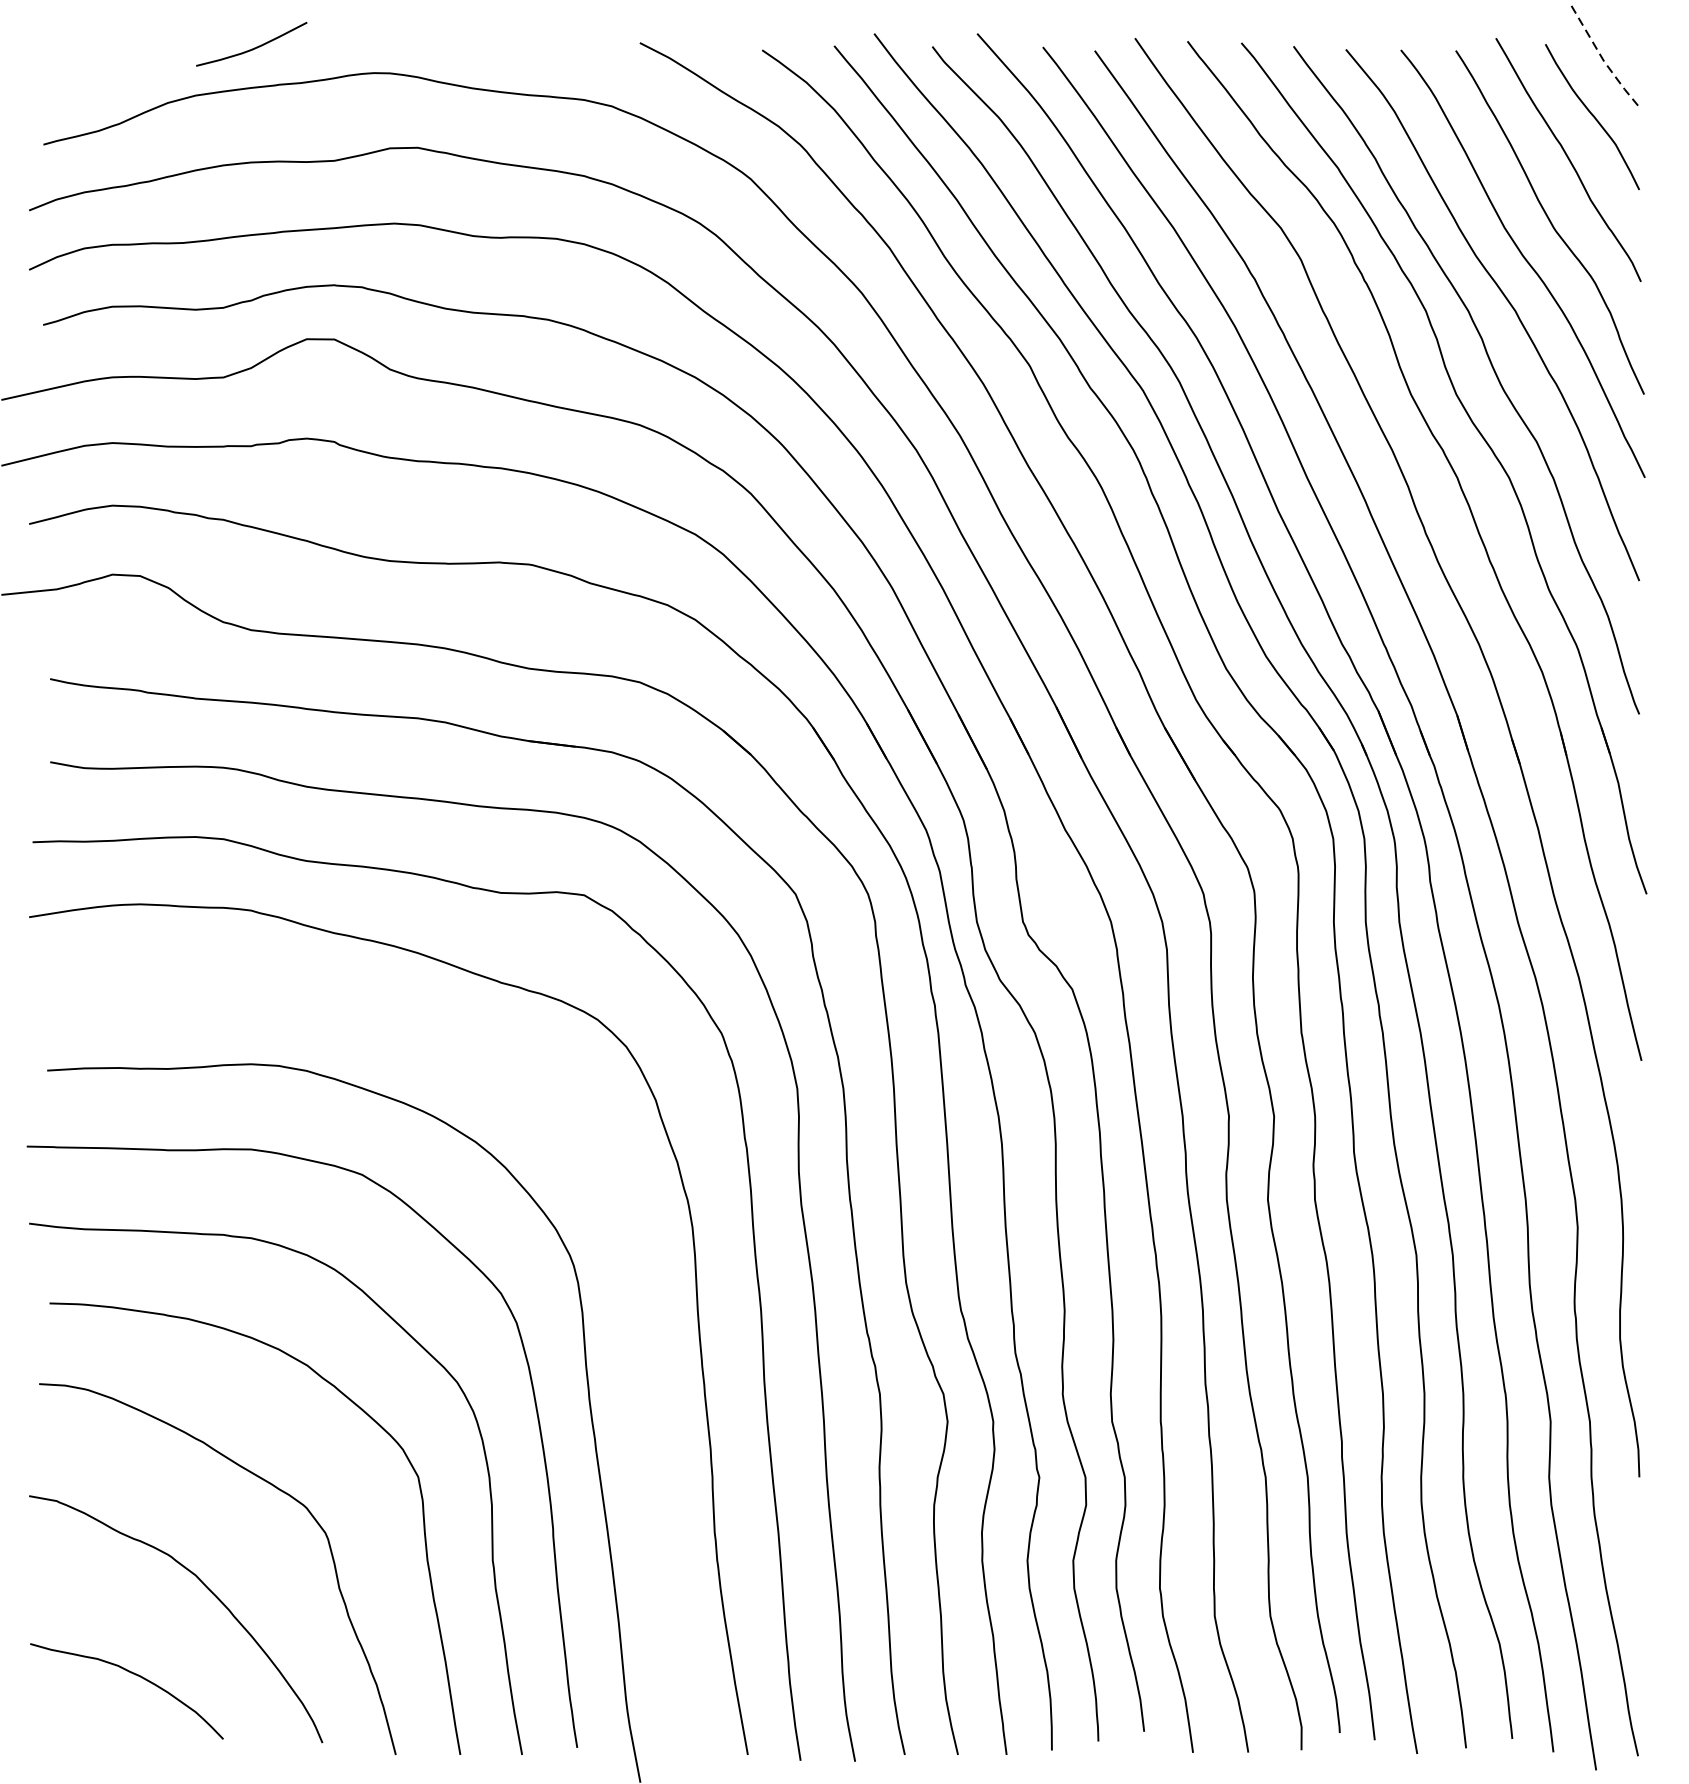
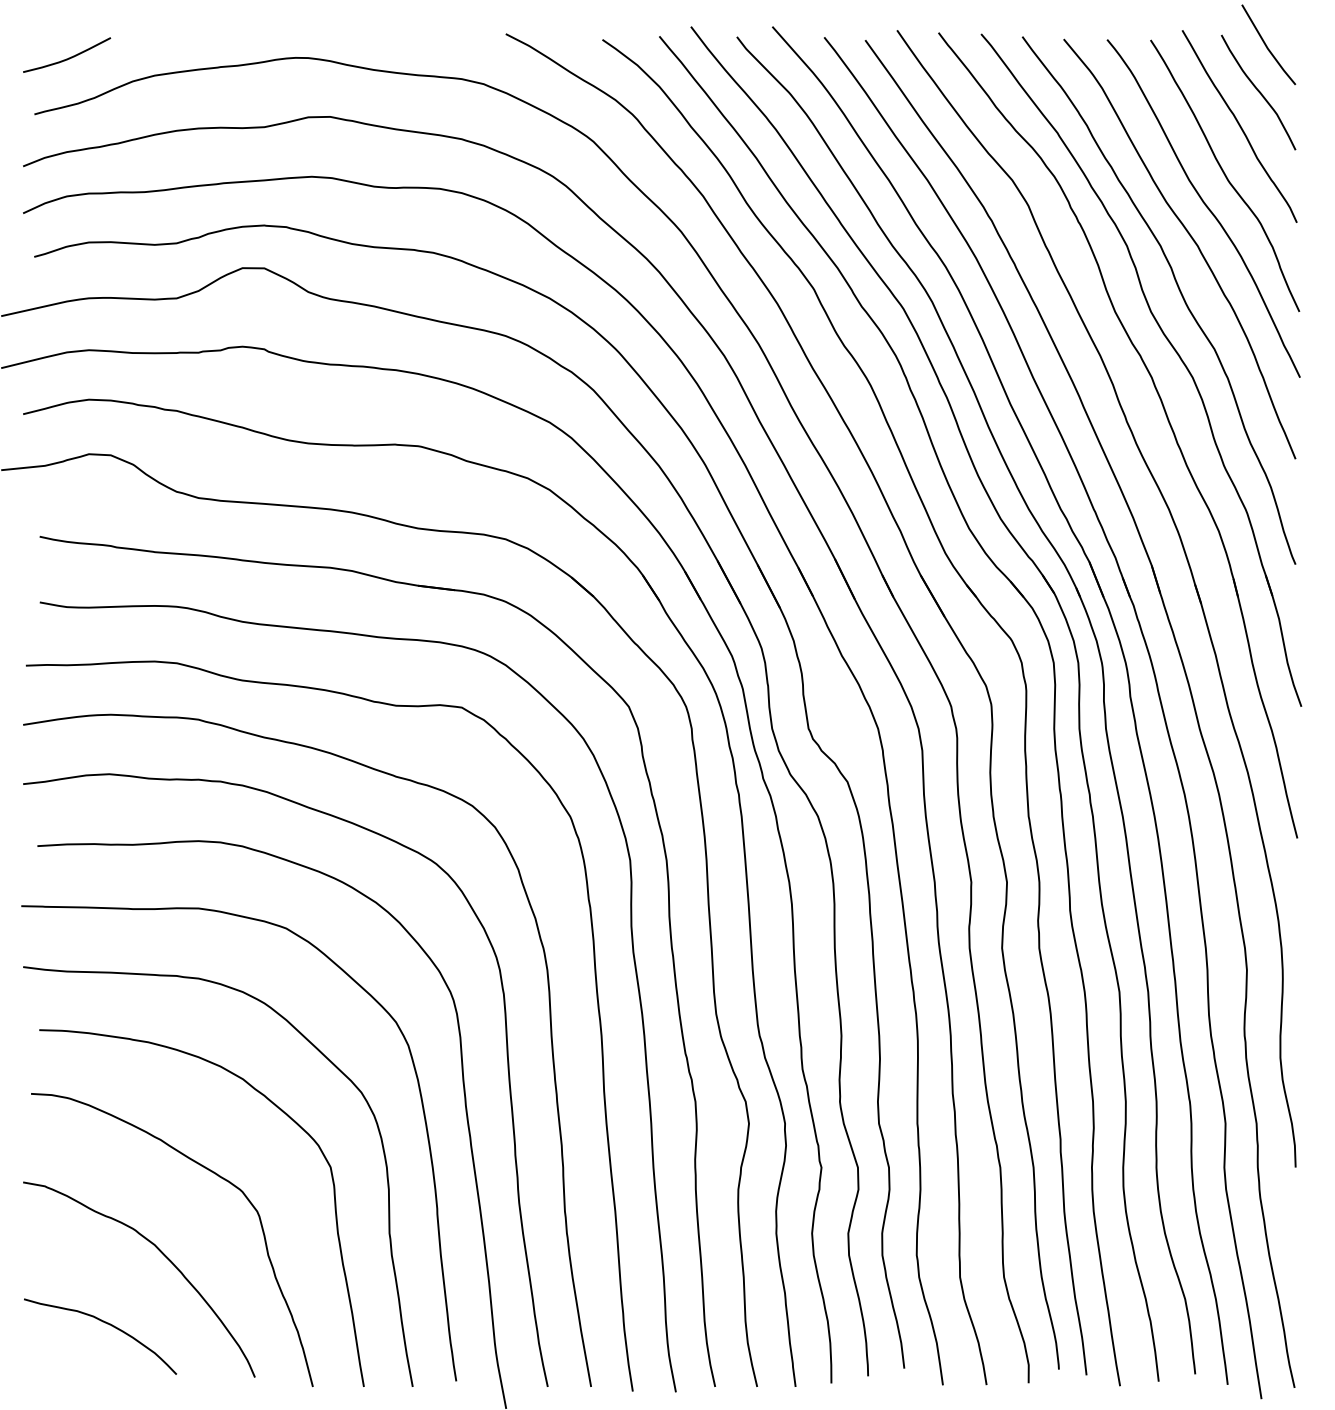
curve: (253, 47) -> (68, 57), moved
line: (1603, 59) -> (1267, 47), dashed -> solid
curve: (642, 1354) -> (507, 1070), added

